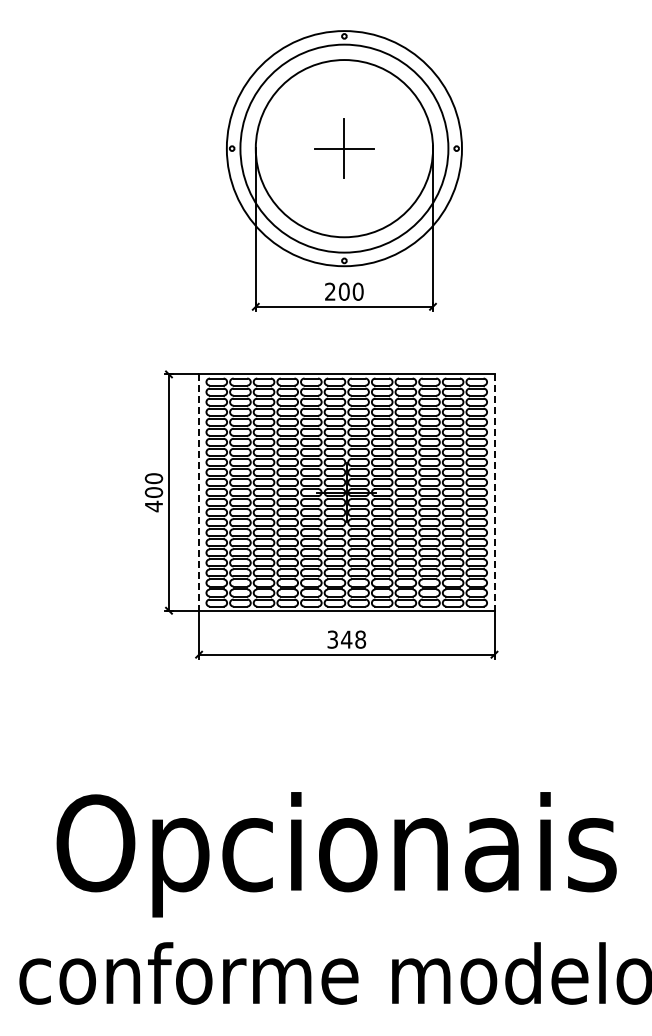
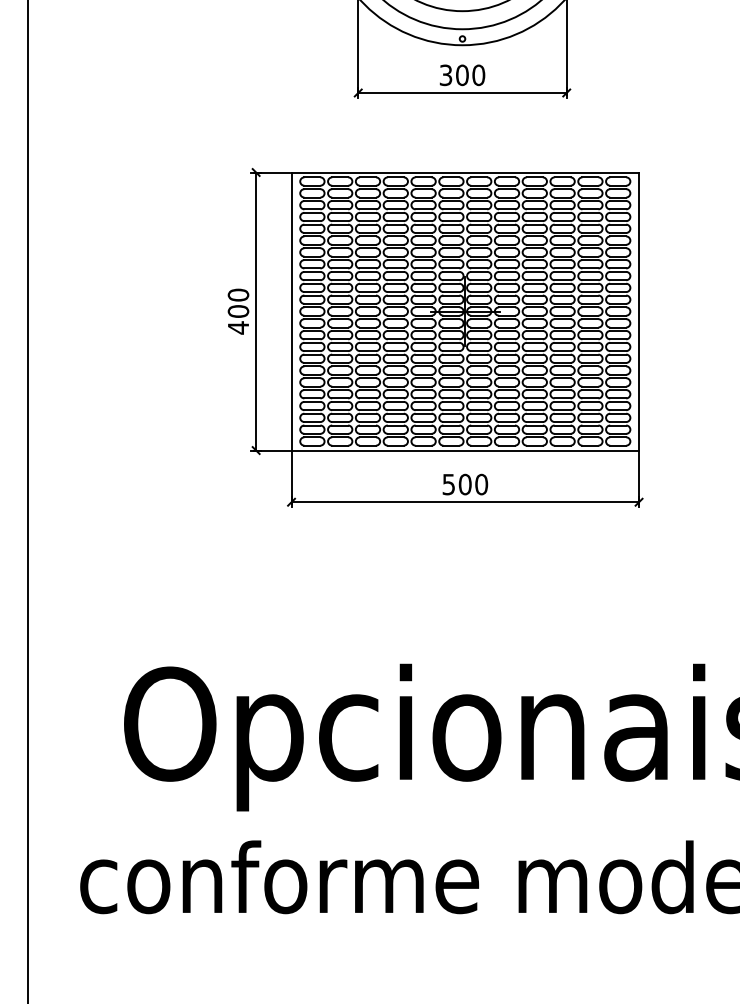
text: (330, 291) -> (446, 74), 200 -> 300
line: (199, 493) -> (292, 312), dashed -> solid
line: (494, 493) -> (639, 312), dashed -> solid
text: (347, 639) -> (466, 484), 348 -> 500

